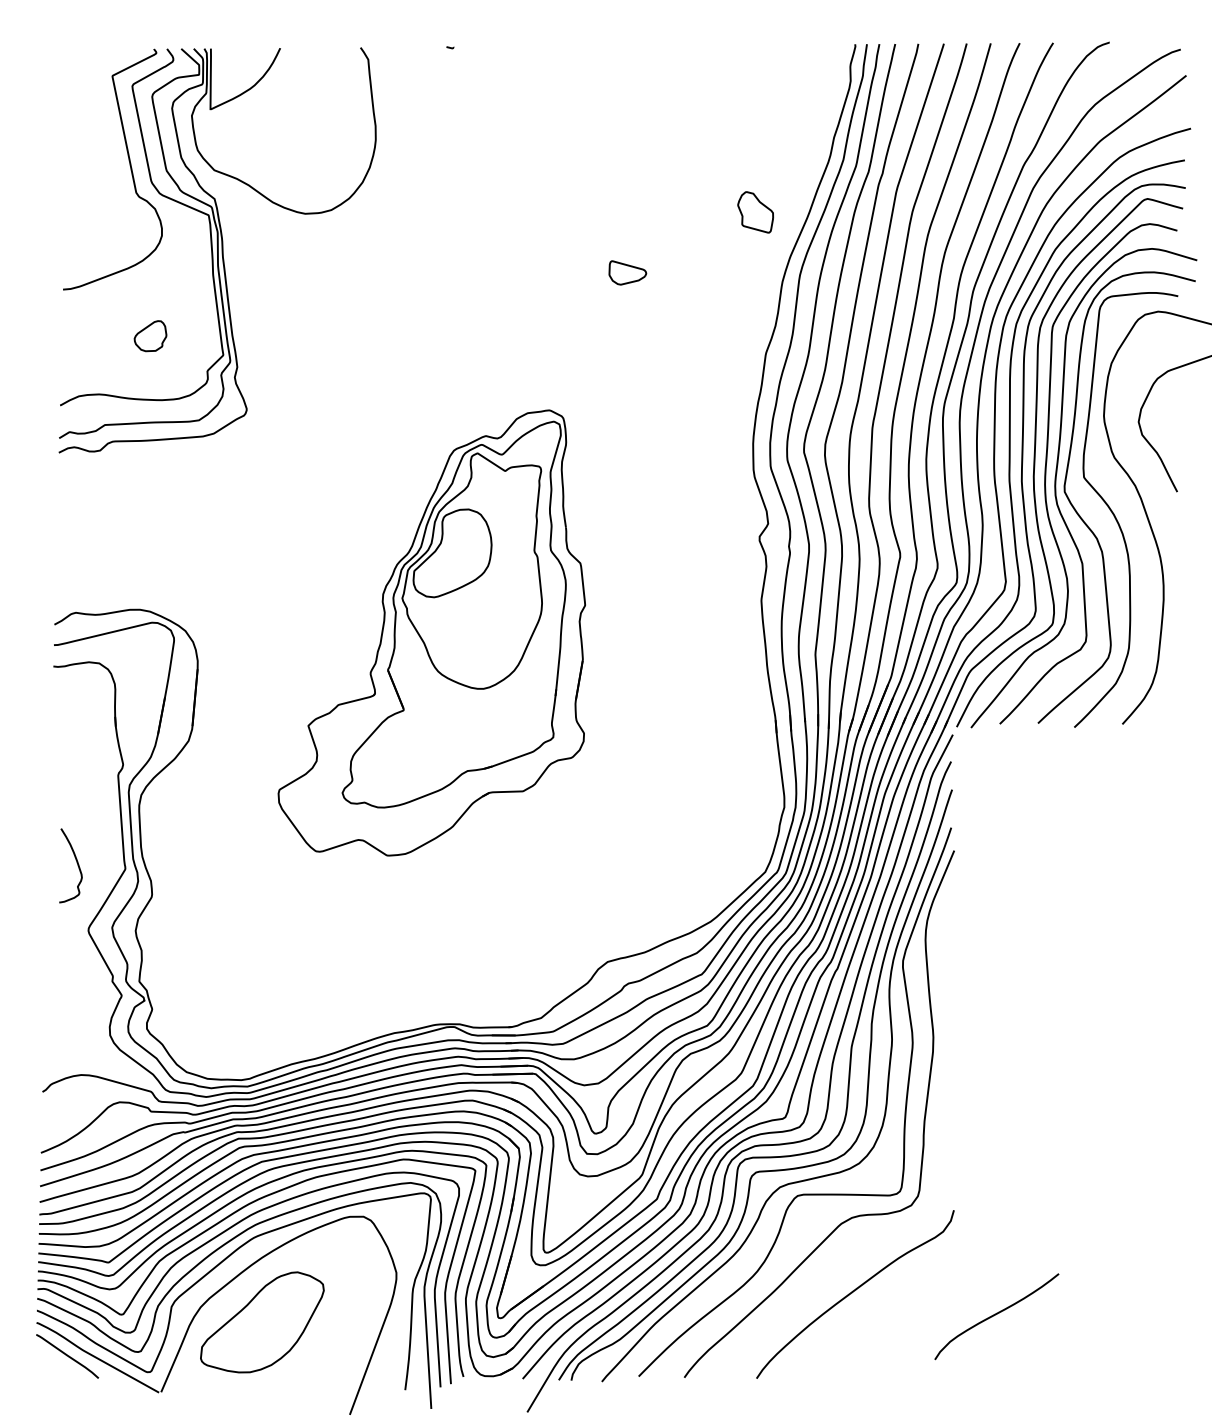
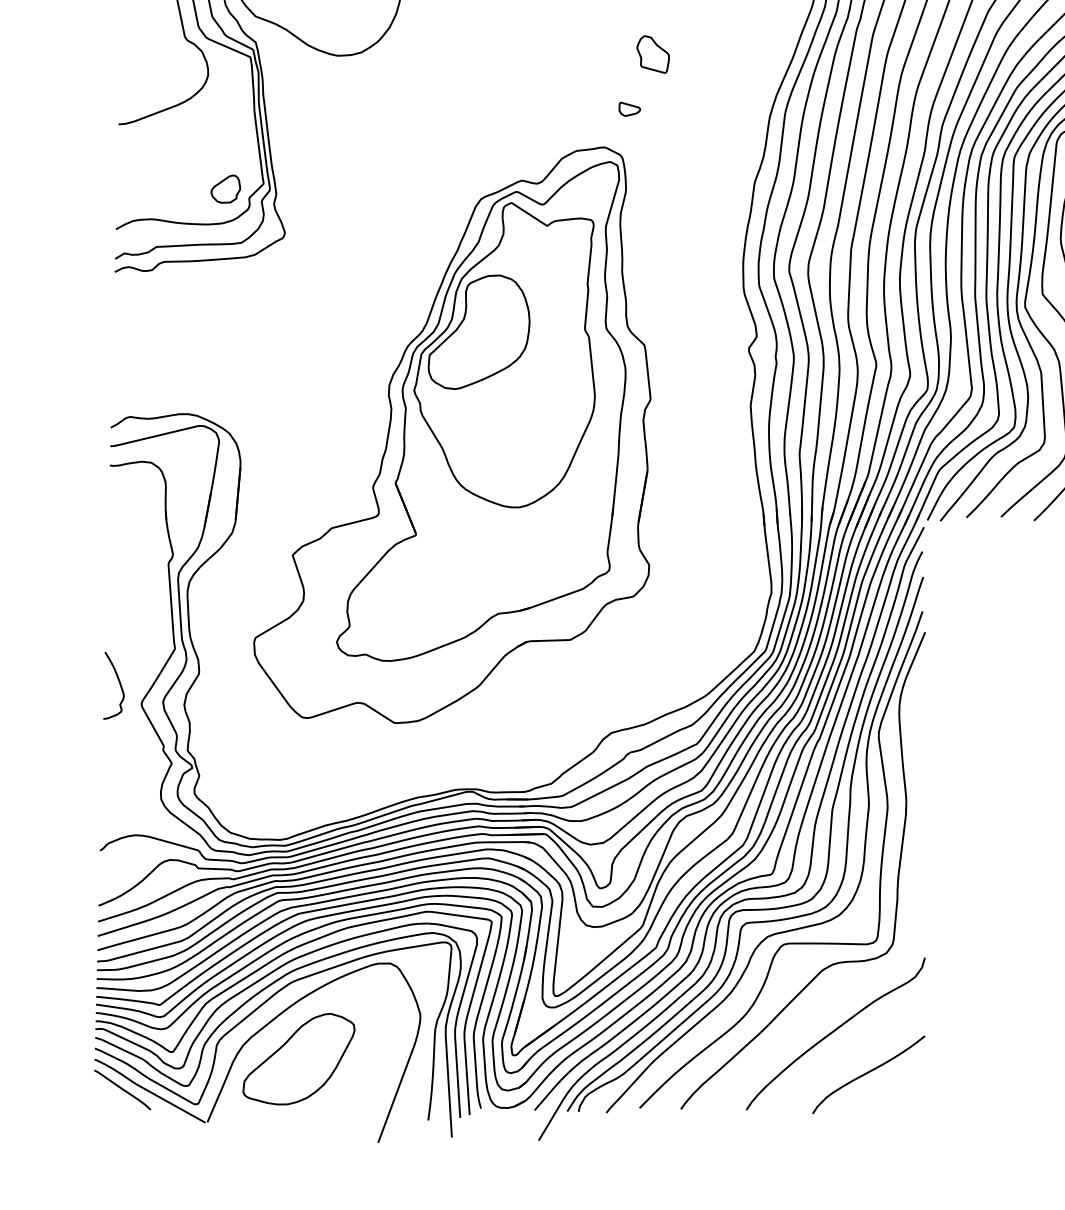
part: (755, 212) -> (653, 54), moved
part: (627, 272) -> (629, 108), size x0.62
part: (150, 336) -> (225, 189), moved
part: (431, 632) -> (452, 434), size x1.43
curve: (76, 862) -> (118, 682), moved
curve: (995, 1315) -> (867, 1073), moved

